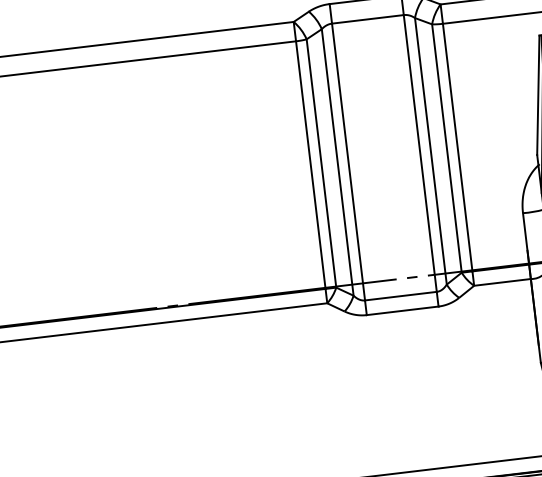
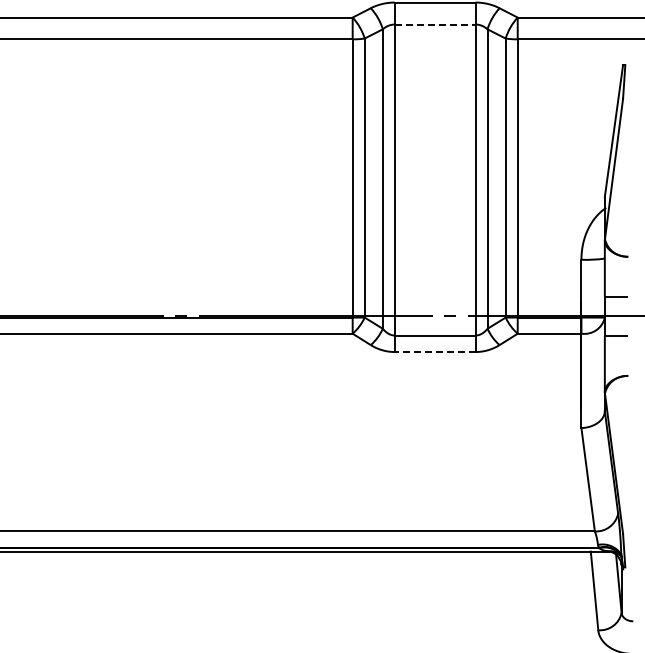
line: (368, 19) -> (435, 24), solid -> dashed
line: (402, 311) -> (434, 352), solid -> dashed

